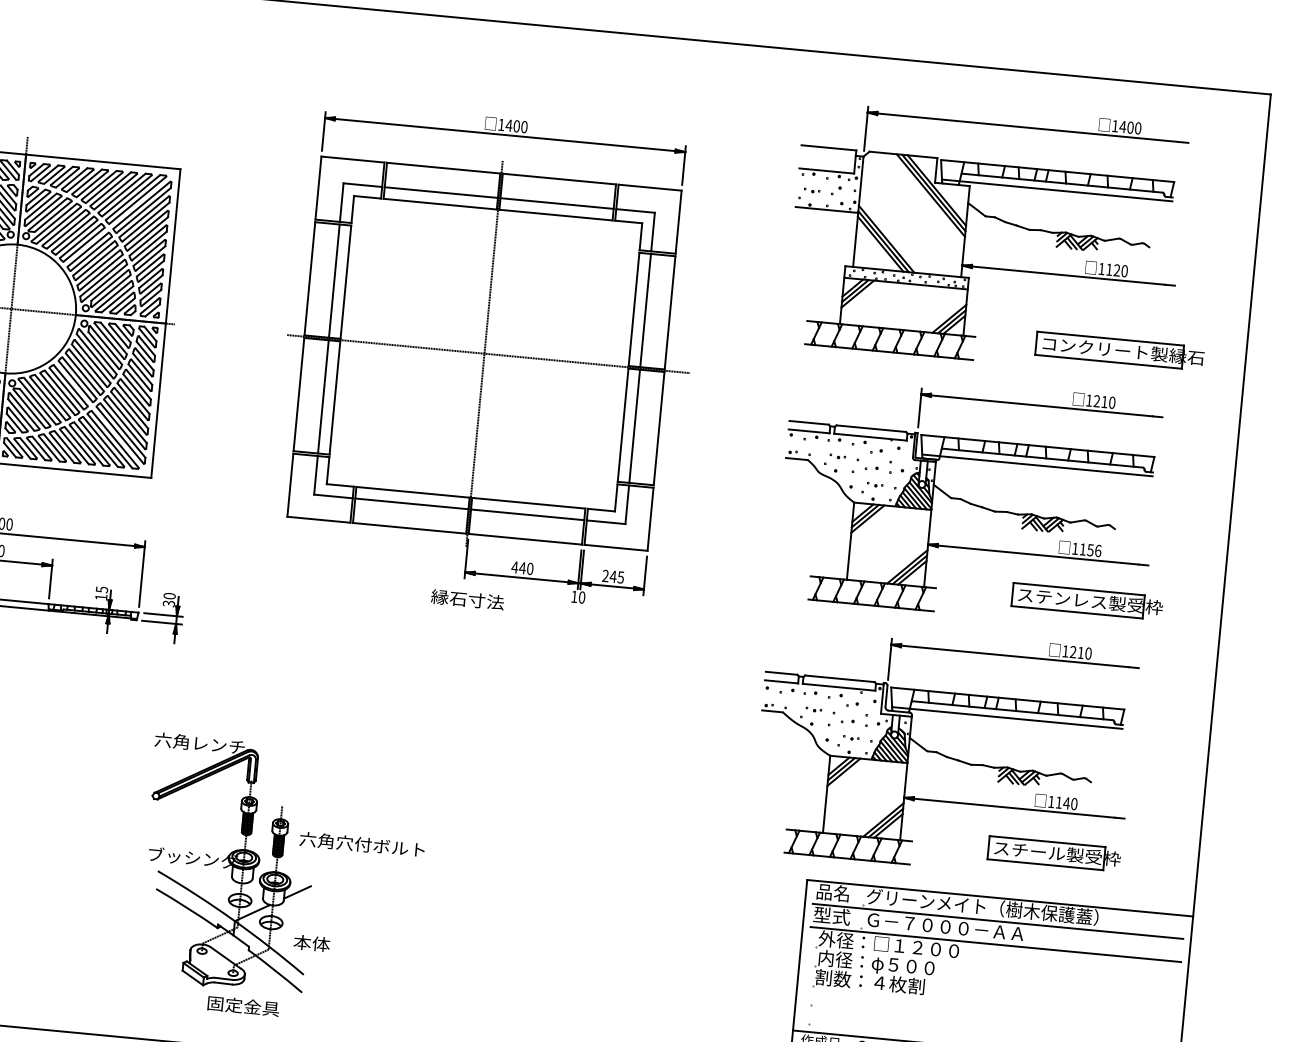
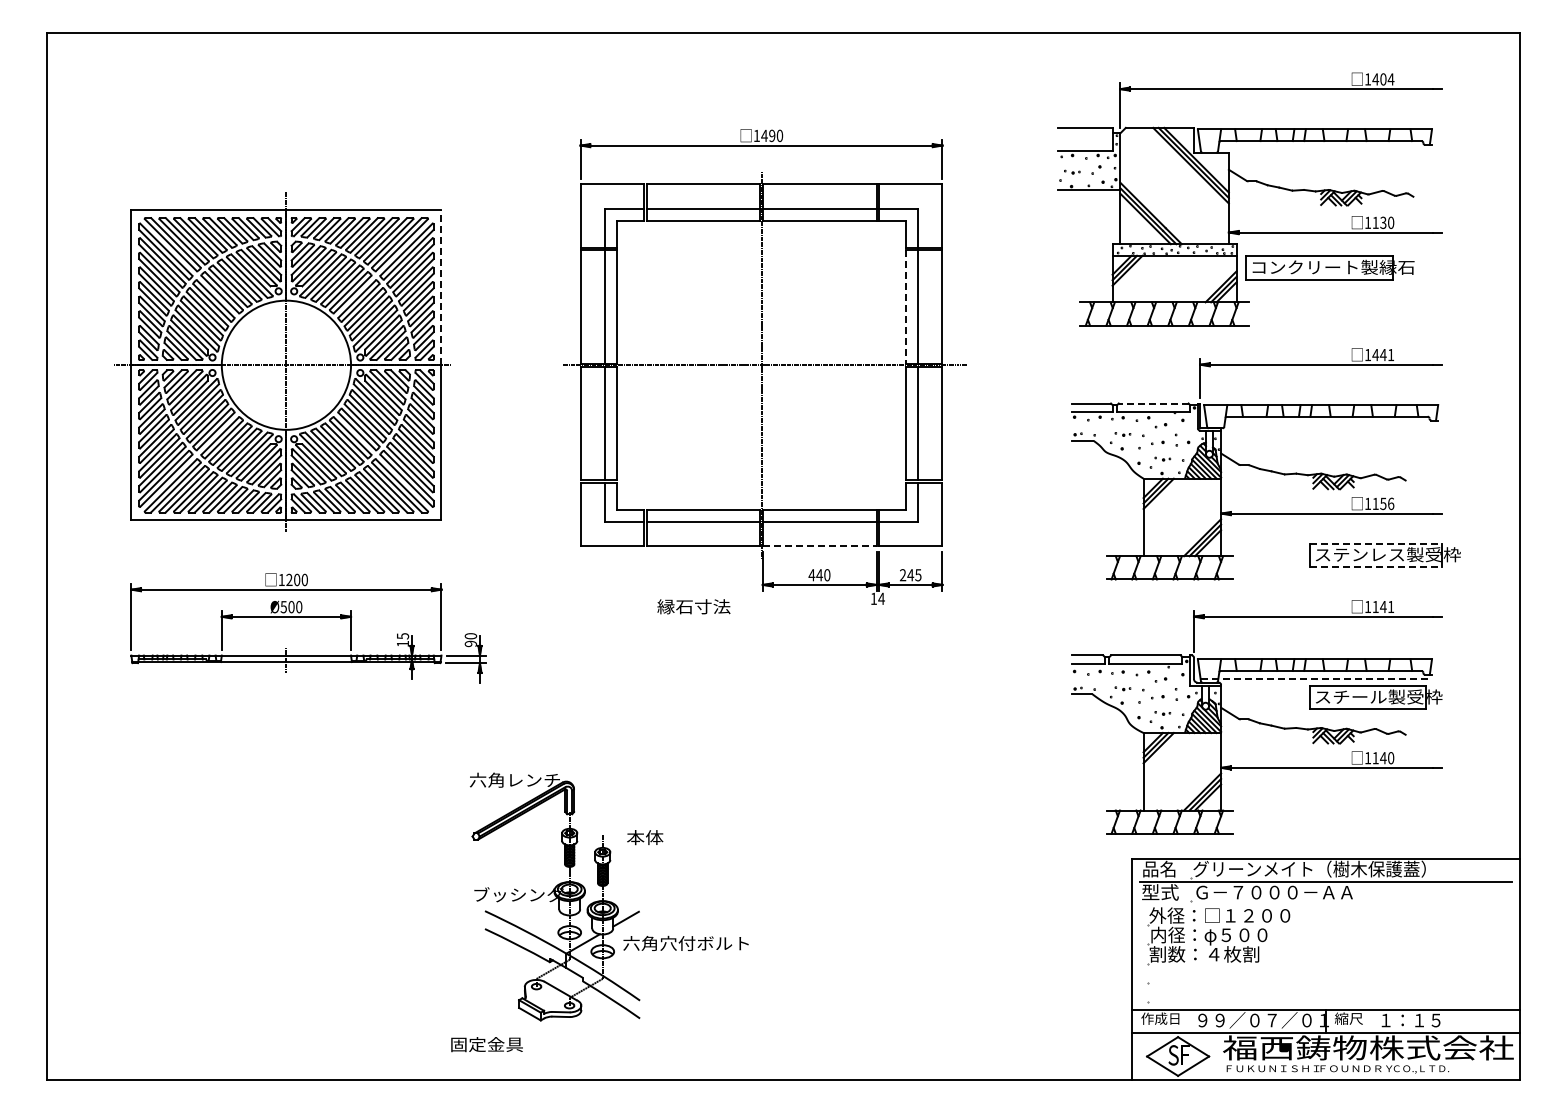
text: (517, 126) -> (772, 135), 1400 -> 1490
text: (1137, 128) -> (1390, 79), 1400 -> 1404
line: (1056, 190) -> (1315, 148), removed
line: (173, 246) -> (441, 287), solid -> dashed
text: (1117, 271) -> (1383, 223), 1120 -> 1130
line: (634, 309) -> (906, 307), solid -> dashed
part: (1119, 350) -> (1329, 267), moved
text: (1104, 401) -> (1383, 354), 1210 -> 1441
line: (871, 428) -> (1153, 403), solid -> dashed
line: (1037, 465) -> (1322, 424), removed
line: (525, 539) -> (819, 546), solid -> dashed
line: (1078, 588) -> (1375, 543), solid -> dashed
text: (581, 597) -> (881, 598), 10 -> 14
text: (467, 599) -> (693, 606), moved
text: (168, 603) -> (470, 643), 30 -> 90
line: (1076, 611) -> (1375, 566), solid -> dashed
text: (1081, 652) -> (1383, 606), 1210 -> 1141
line: (1007, 717) -> (1316, 678), solid -> dashed
text: (361, 843) -> (685, 942), moved
part: (1053, 853) -> (1375, 697), moved
text: (312, 943) -> (645, 837), moved
line: (996, 944) -> (1326, 905), removed
text: (243, 1006) -> (486, 1044), moved

